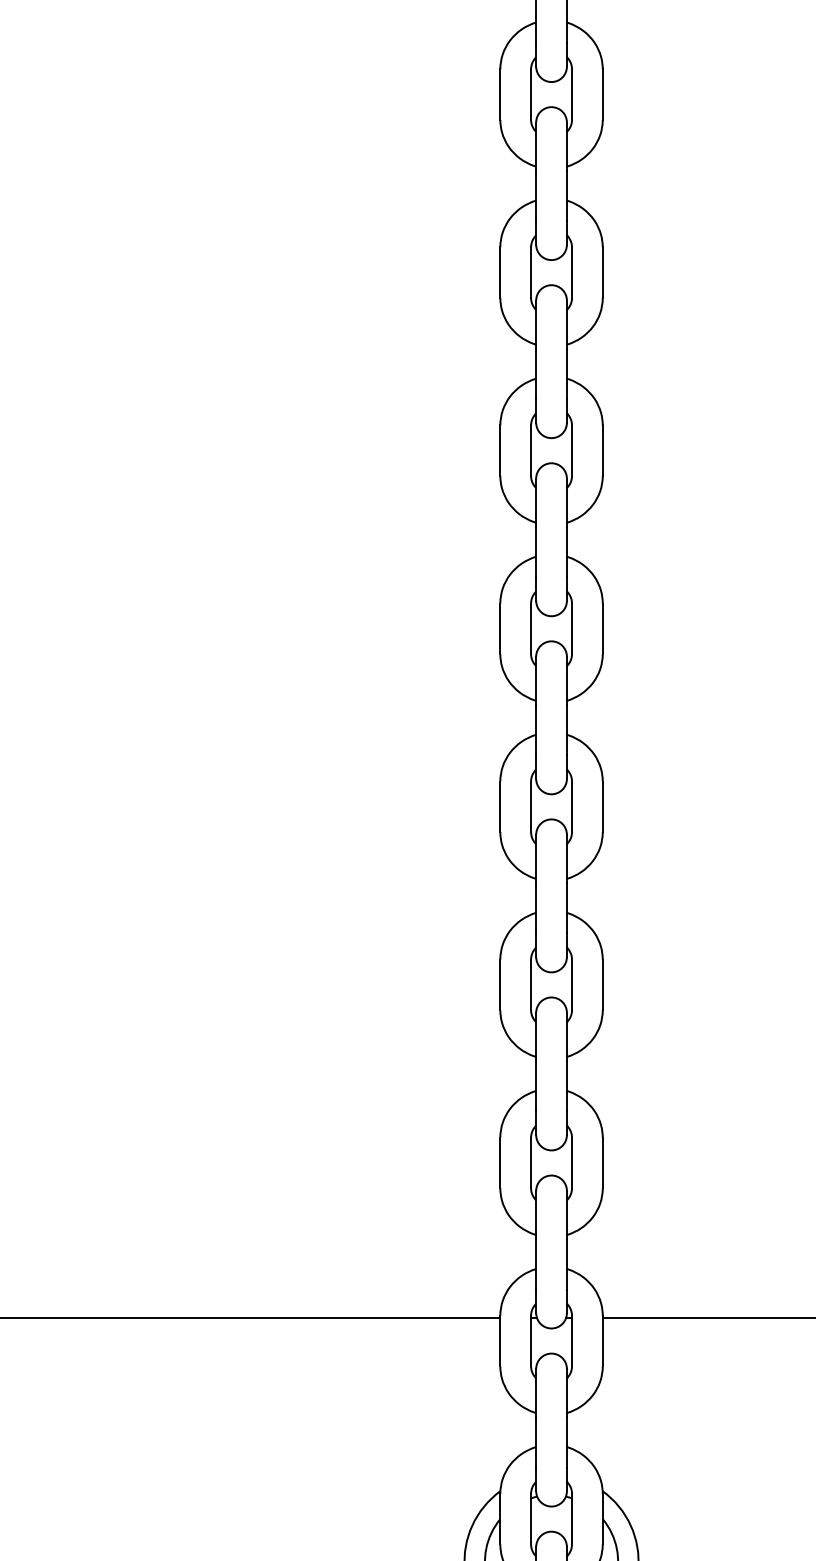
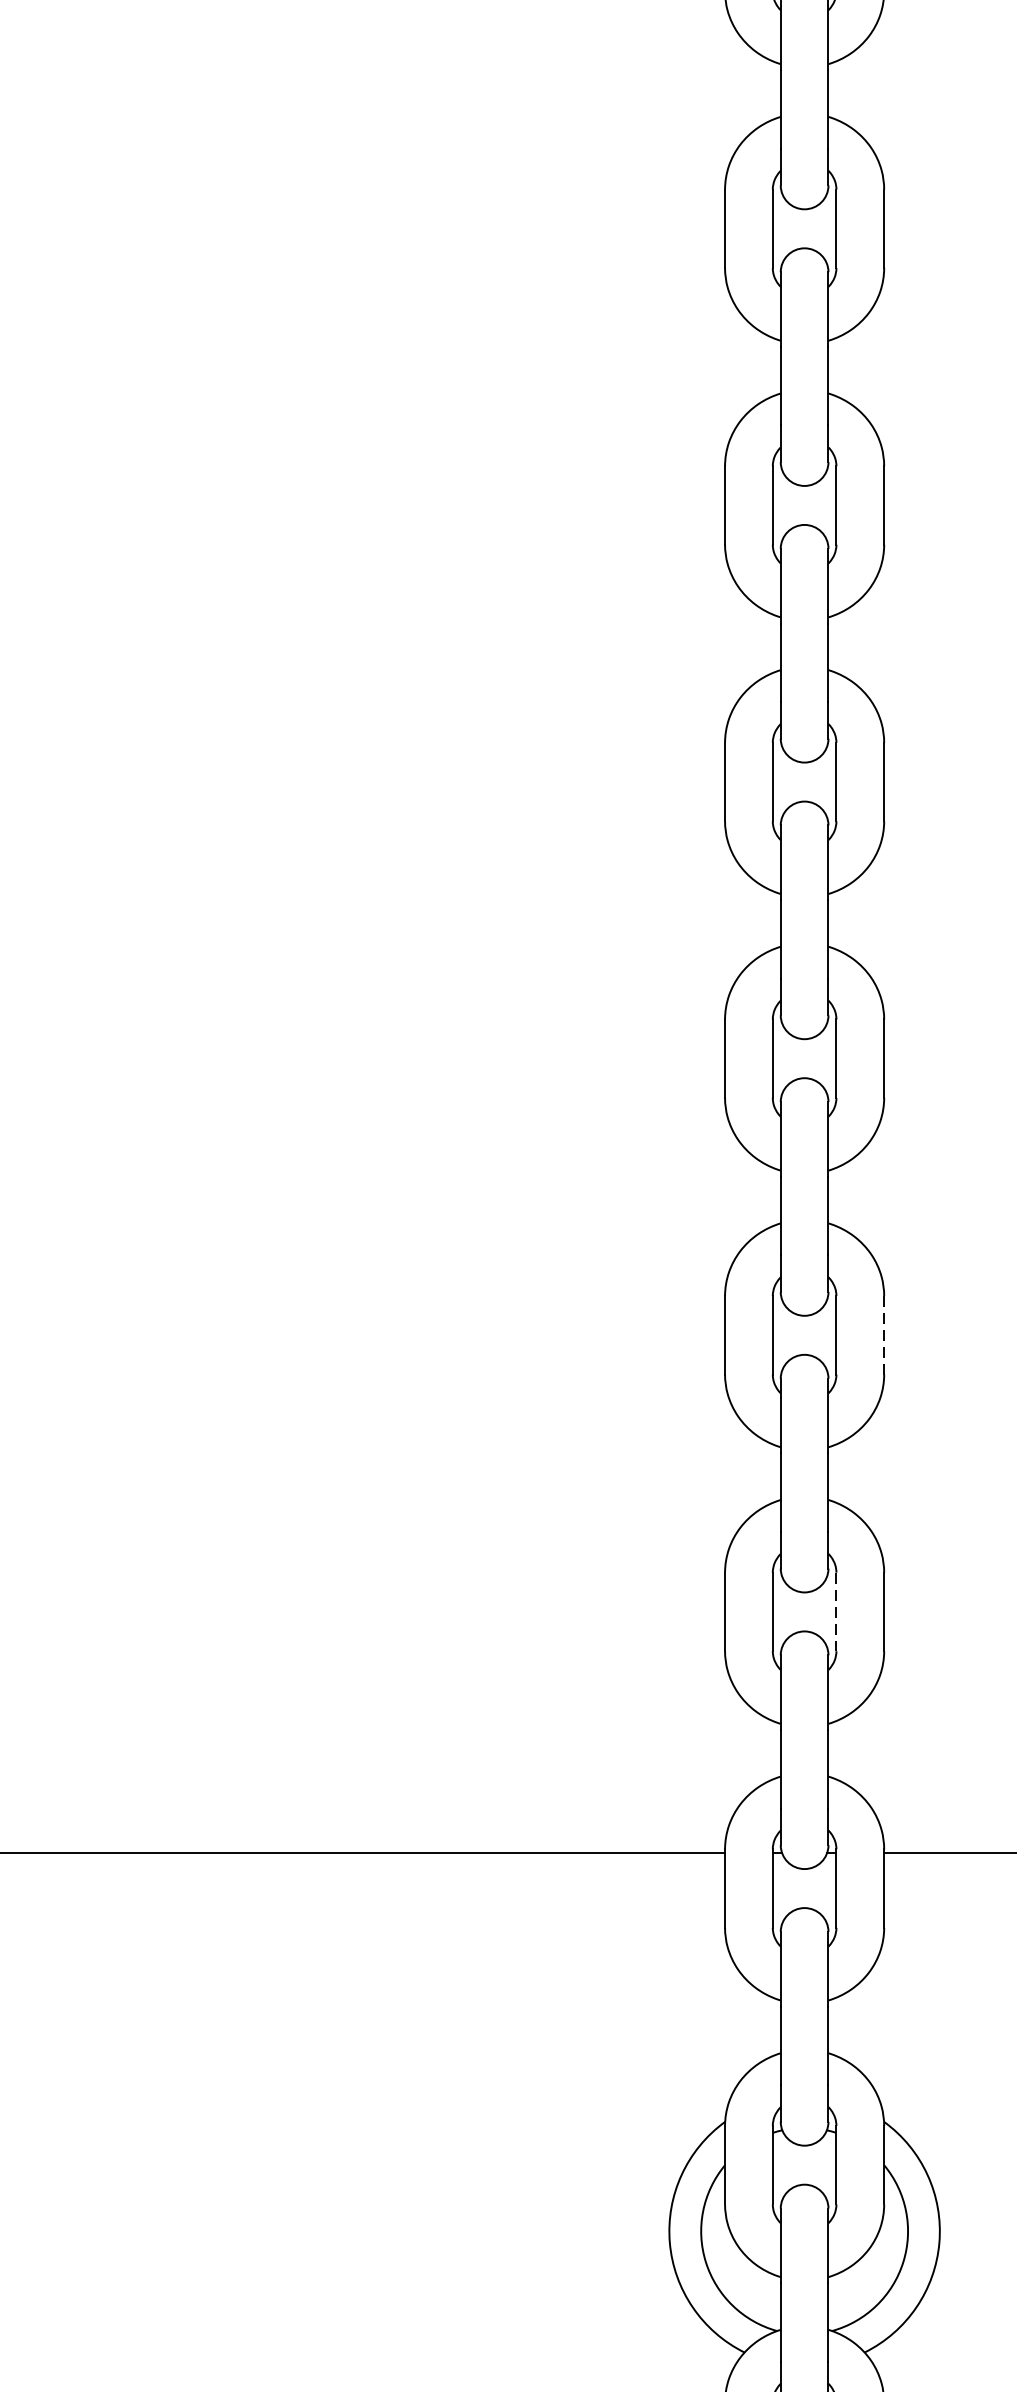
line: (602, 985) -> (883, 1336), solid -> dashed
line: (572, 1163) -> (837, 1612), solid -> dashed

